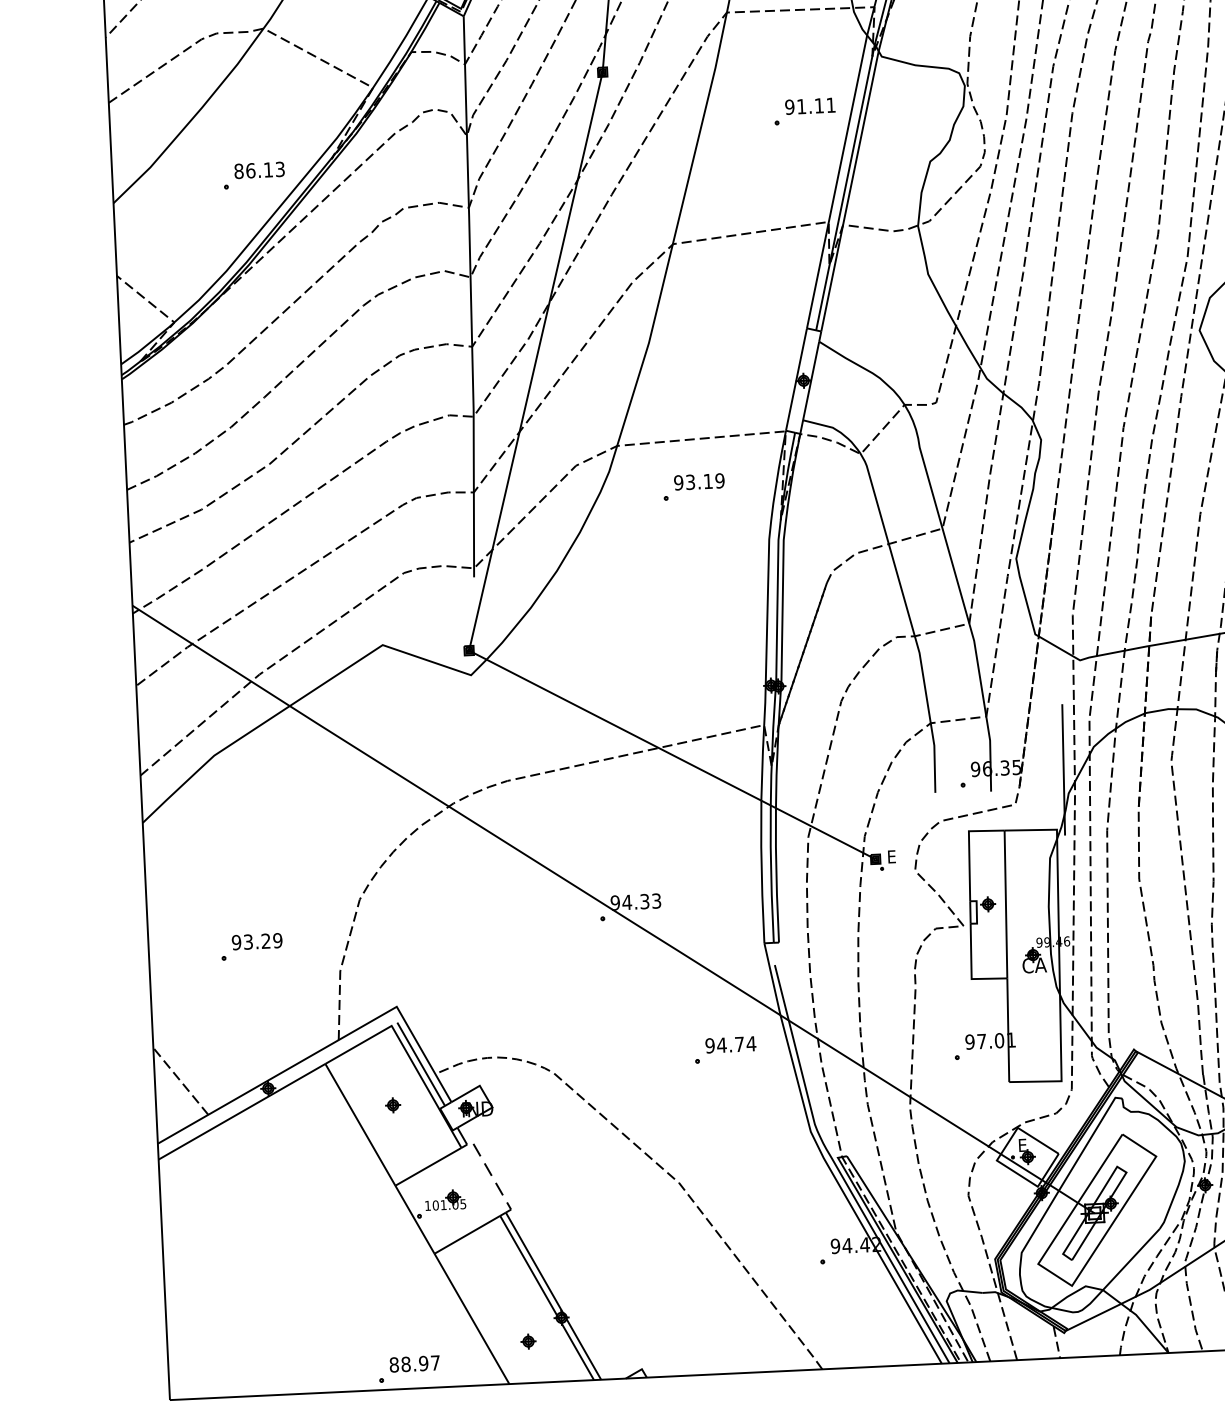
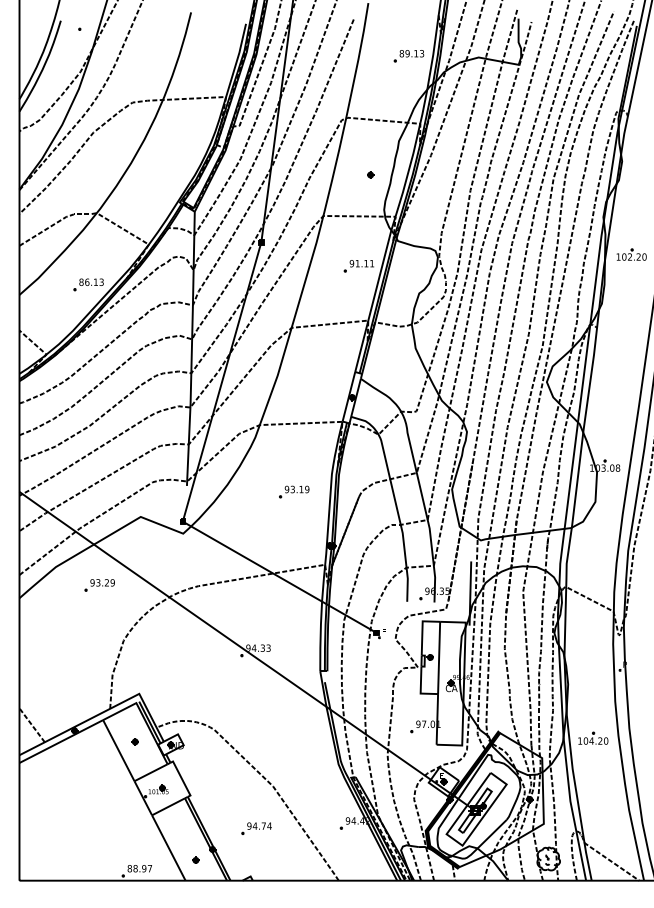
part: (694, 486) -> (294, 491), moved
part: (251, 947) -> (99, 585), moved
part: (724, 1049) -> (256, 828), moved
line: (491, 1175) -> (181, 778), dashed -> solid

